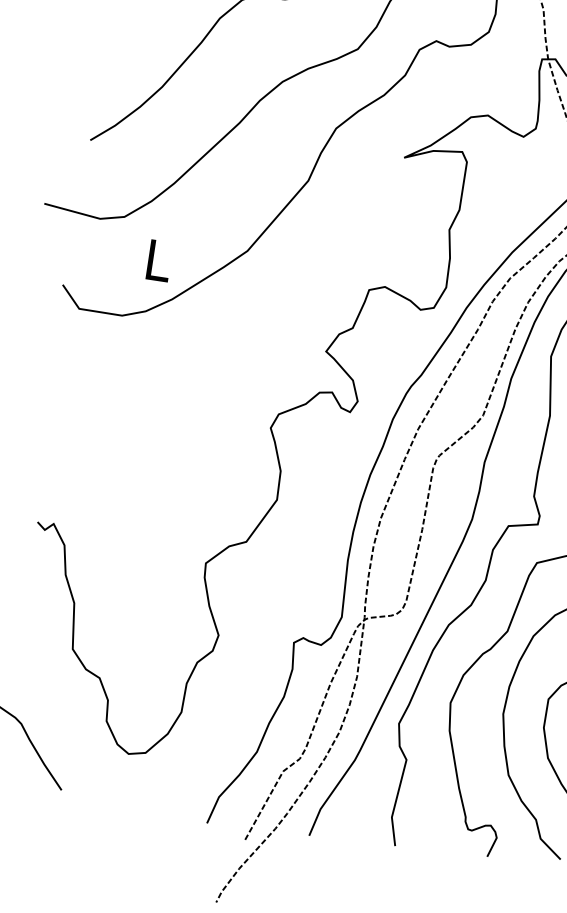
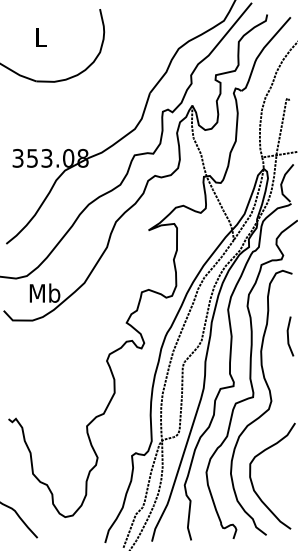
text: (157, 258) -> (44, 292), L -> Mb

